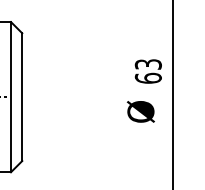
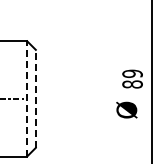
text: (148, 70) -> (132, 78), 63 -> 89
line: (11, 96) -> (27, 98), solid -> dashed
line: (21, 96) -> (35, 98), solid -> dashed

